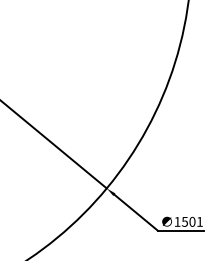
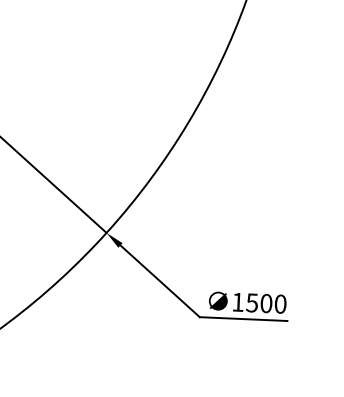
text: (199, 221) -> (279, 303), 1501 -> 1500

